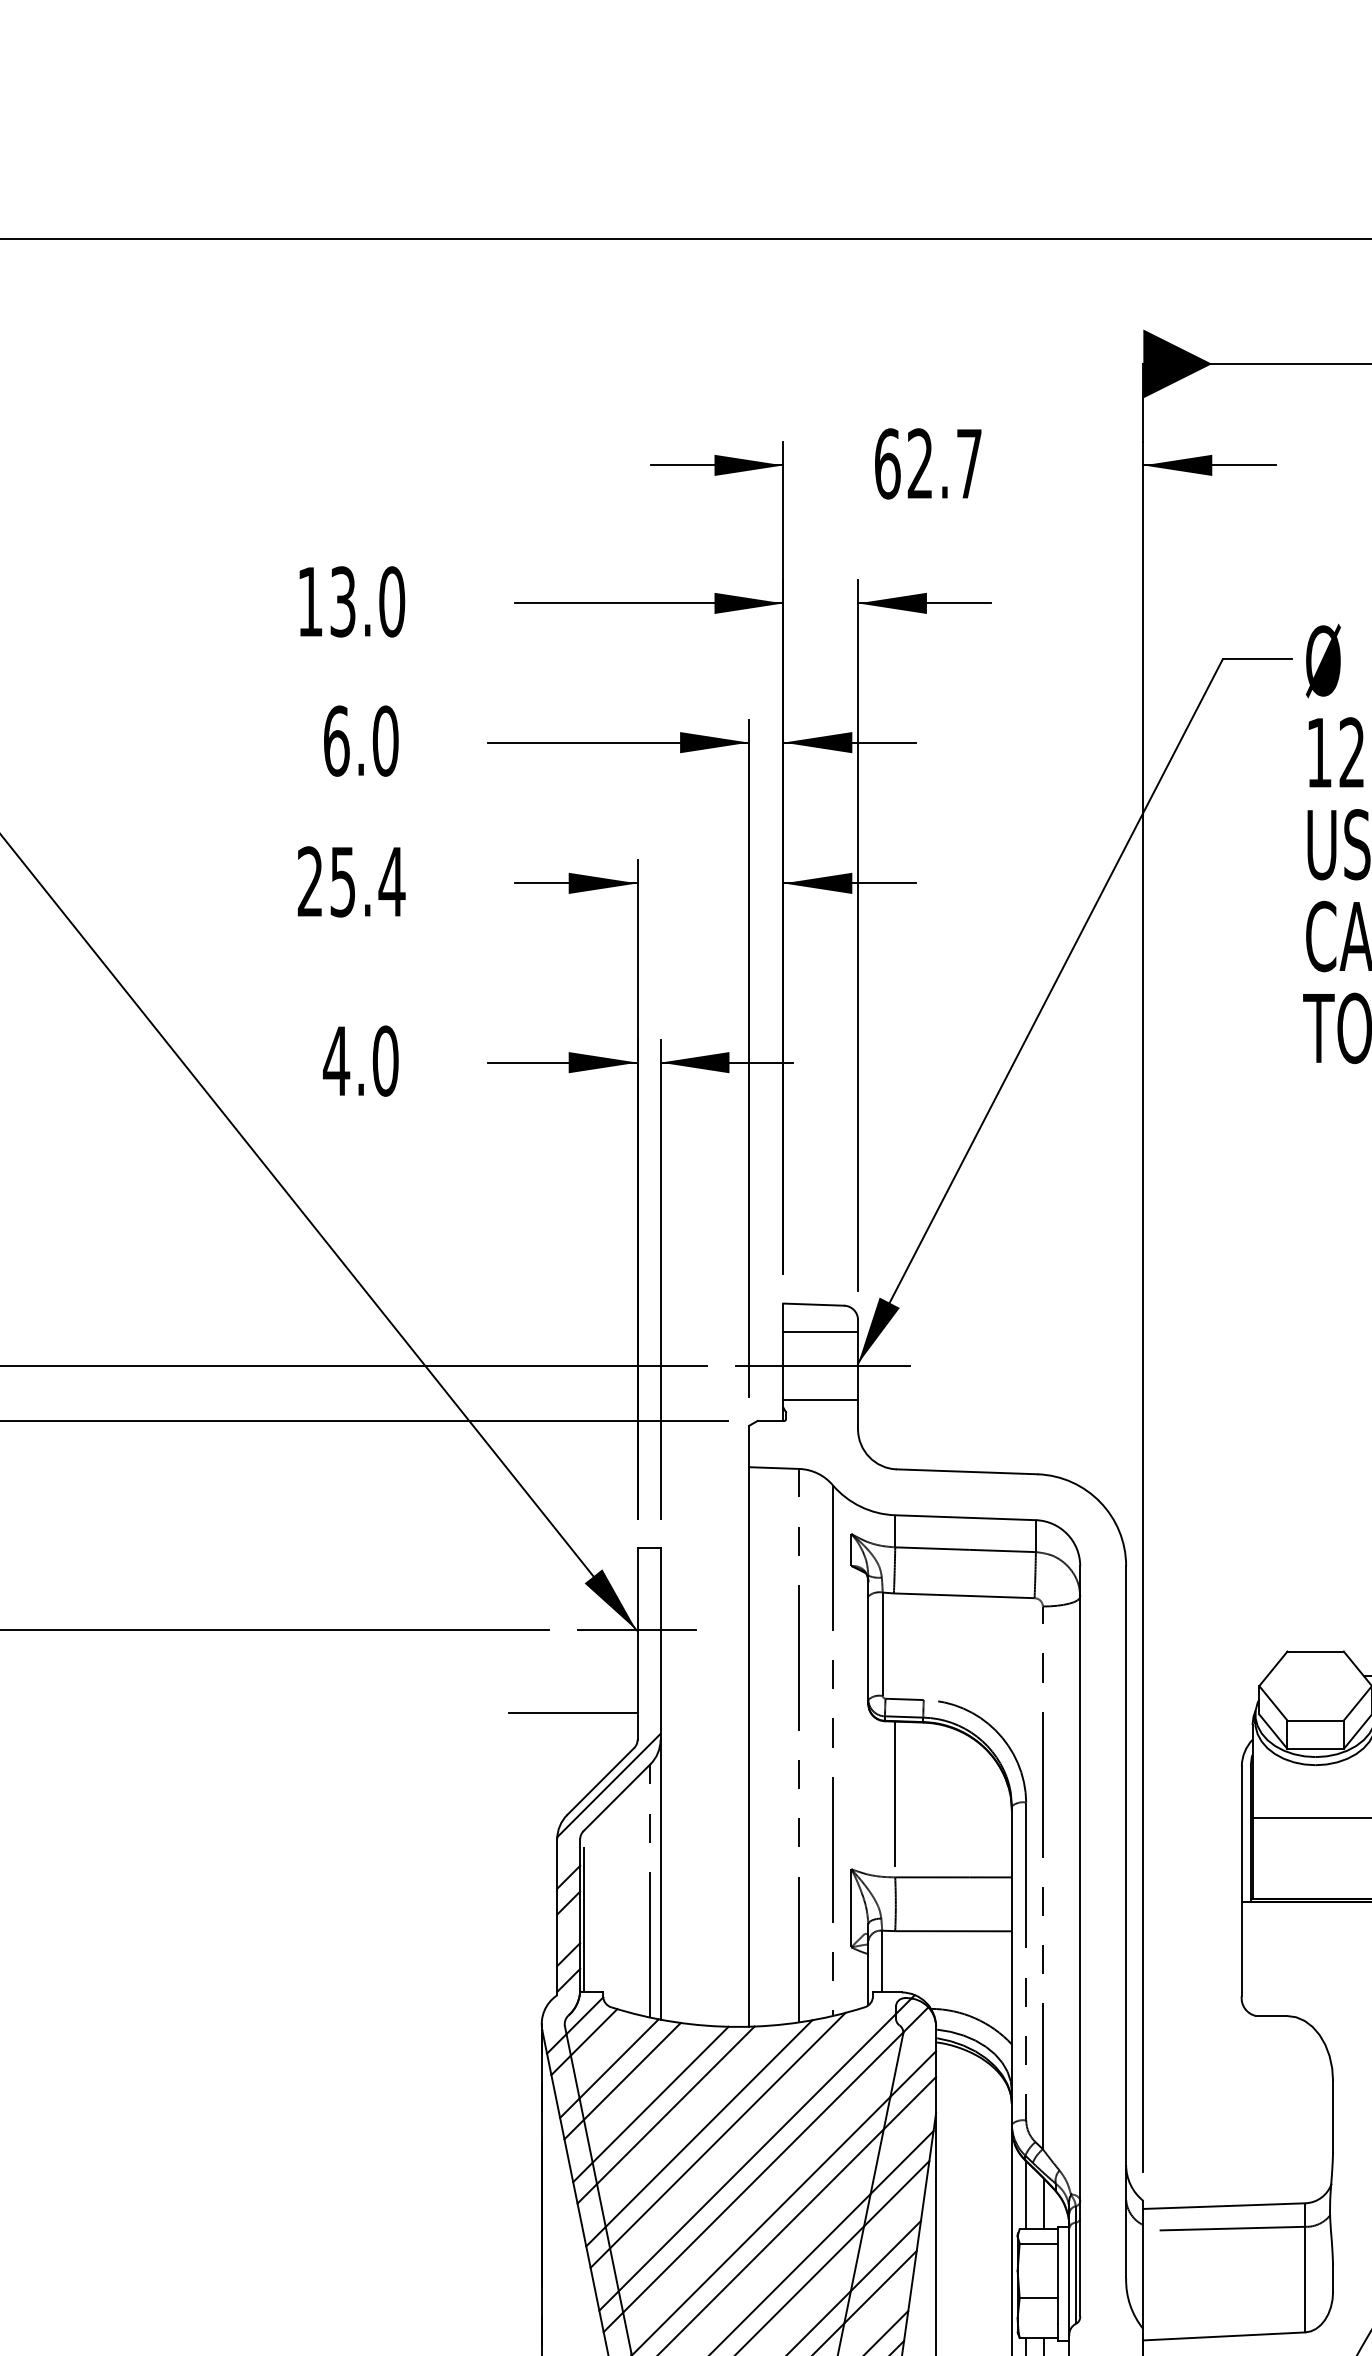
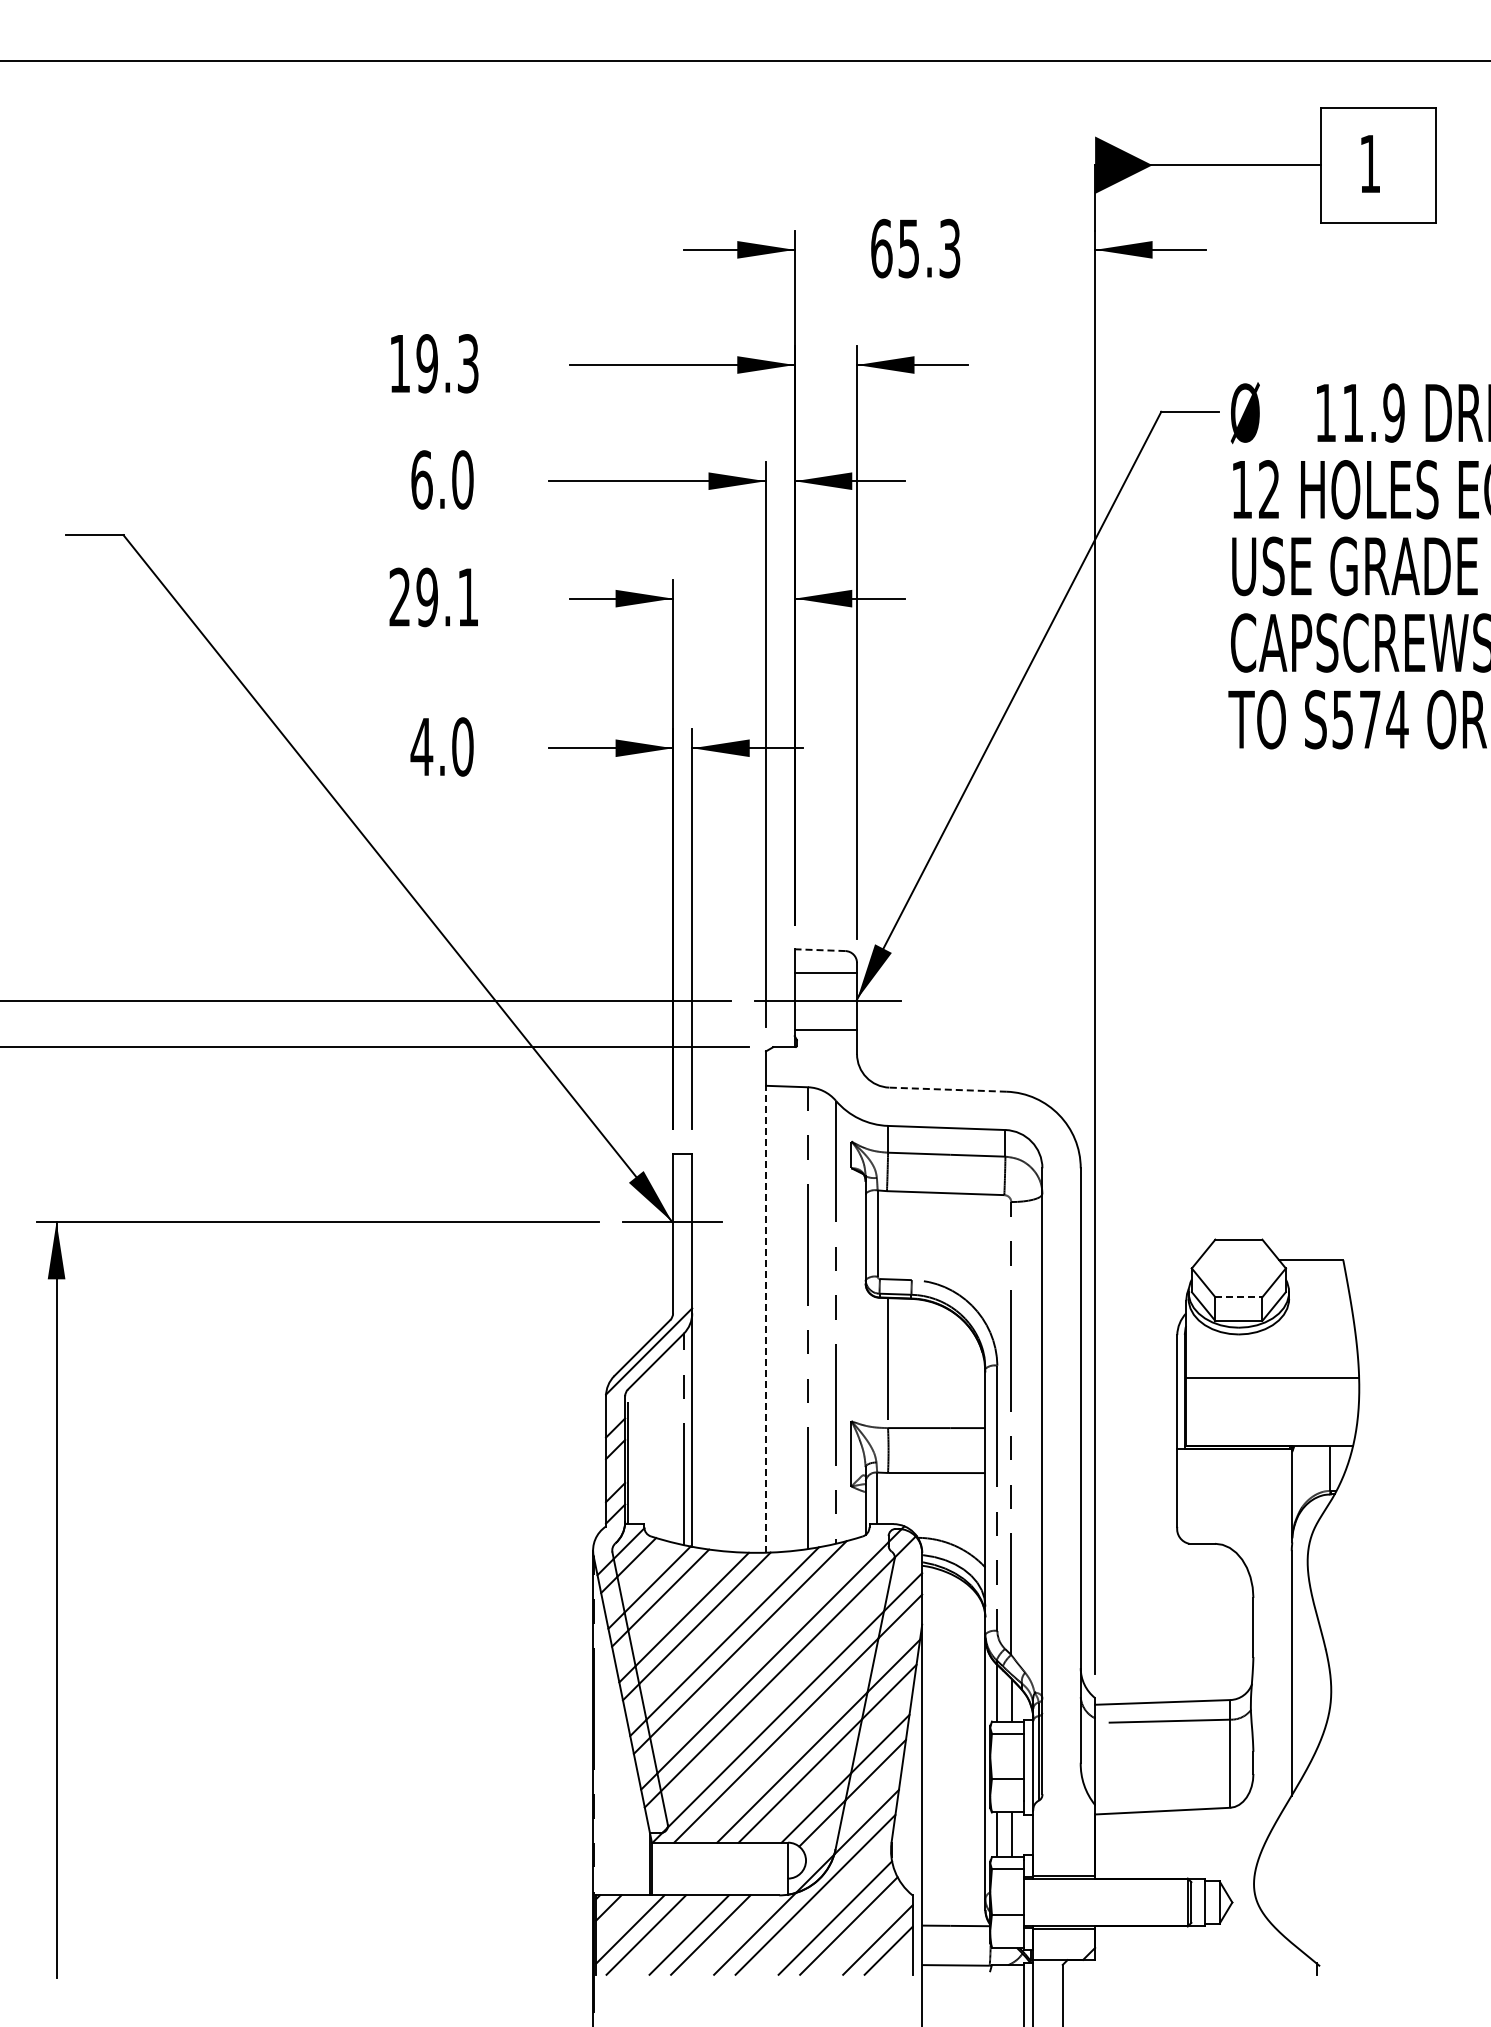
text: (944, 463) -> (929, 248), 62.7 -> 65.3
text: (367, 601) -> (447, 363), 13.0 -> 19.3
text: (367, 880) -> (447, 596), 25.4 -> 29.1
line: (813, 1305) -> (819, 950), solid -> dashed
line: (967, 1471) -> (948, 1089), solid -> dashed
line: (573, 1712) -> (619, 1290), removed
line: (1315, 1720) -> (1238, 1297), solid -> dashed
line: (749, 1746) -> (766, 1318), solid -> dashed

